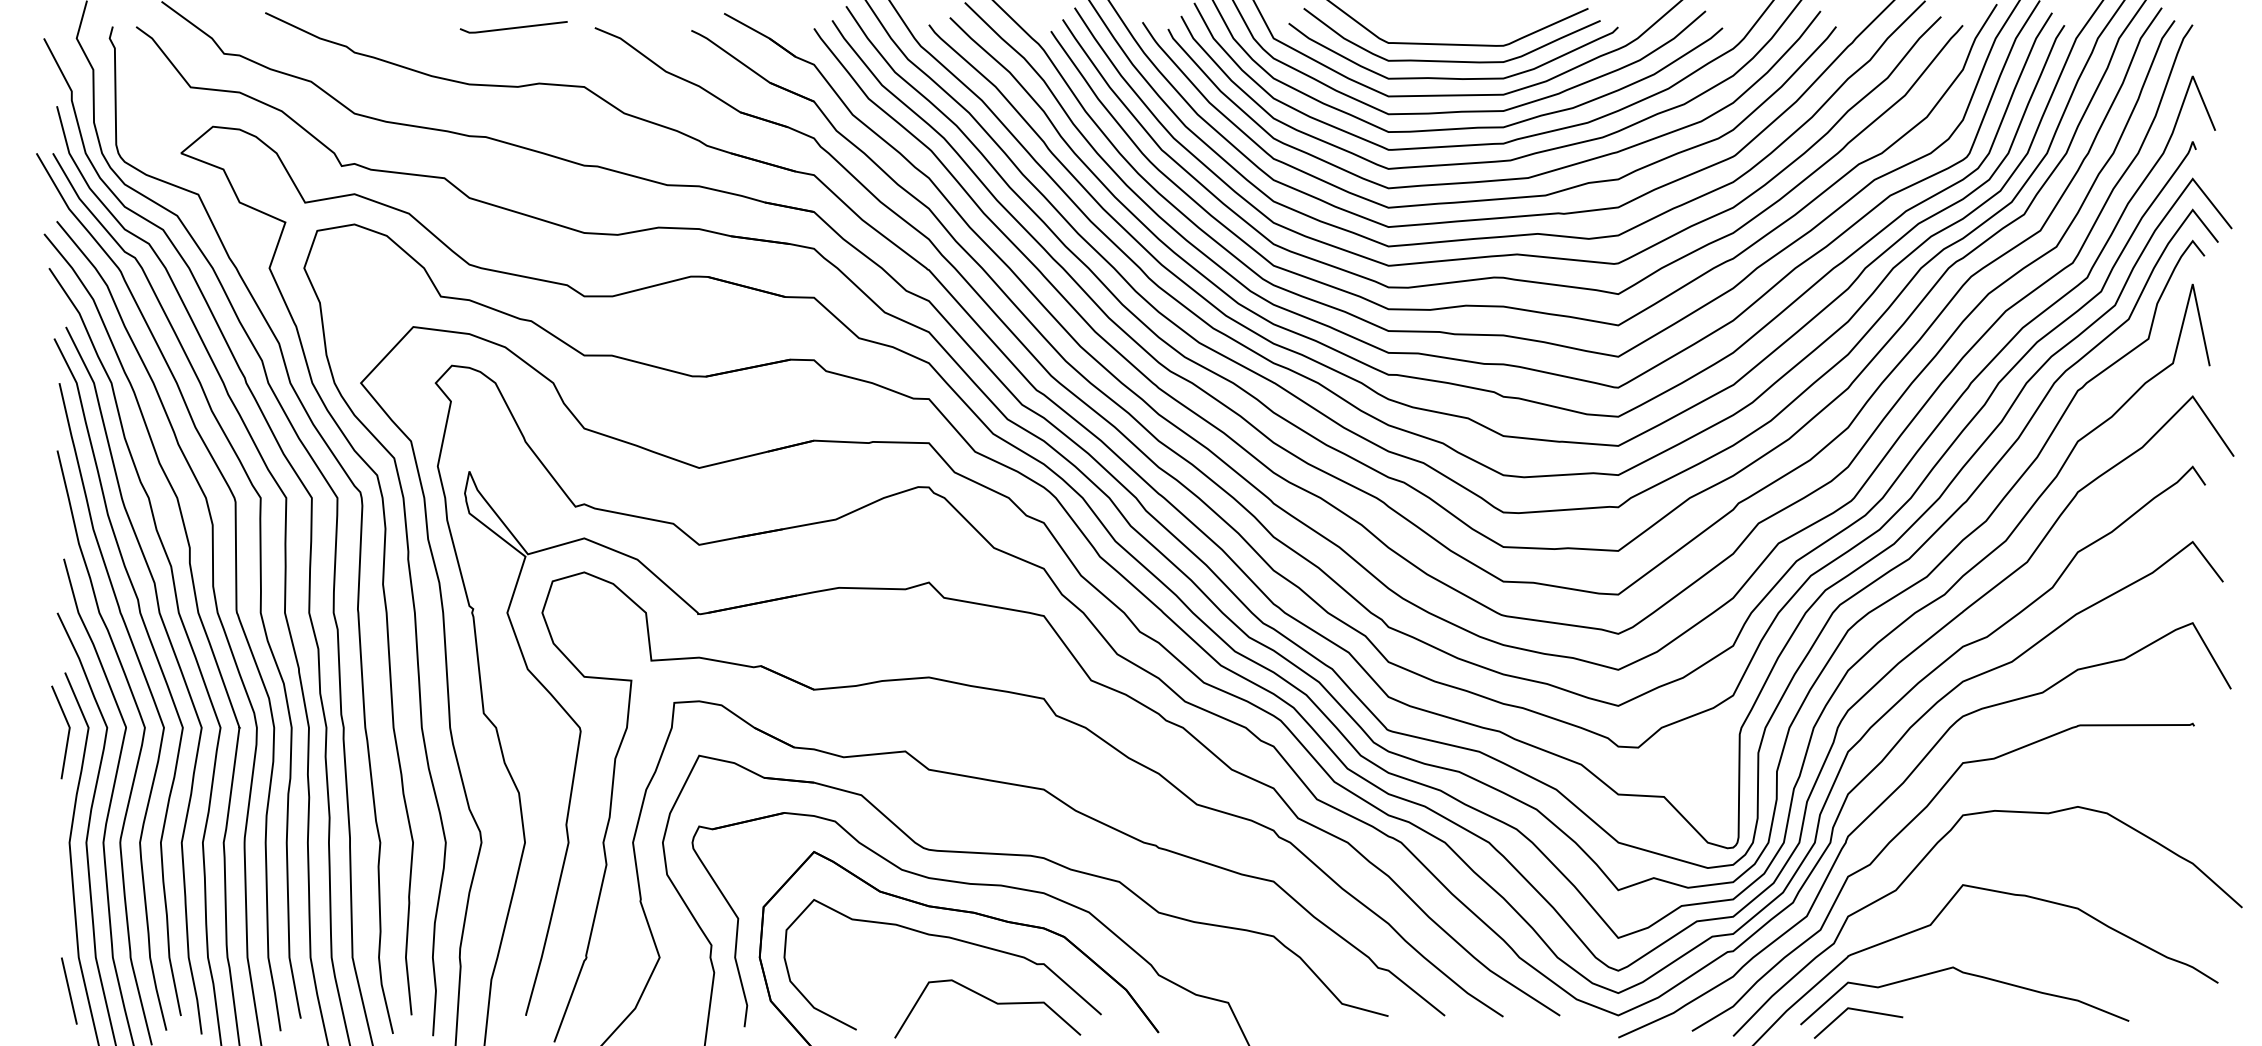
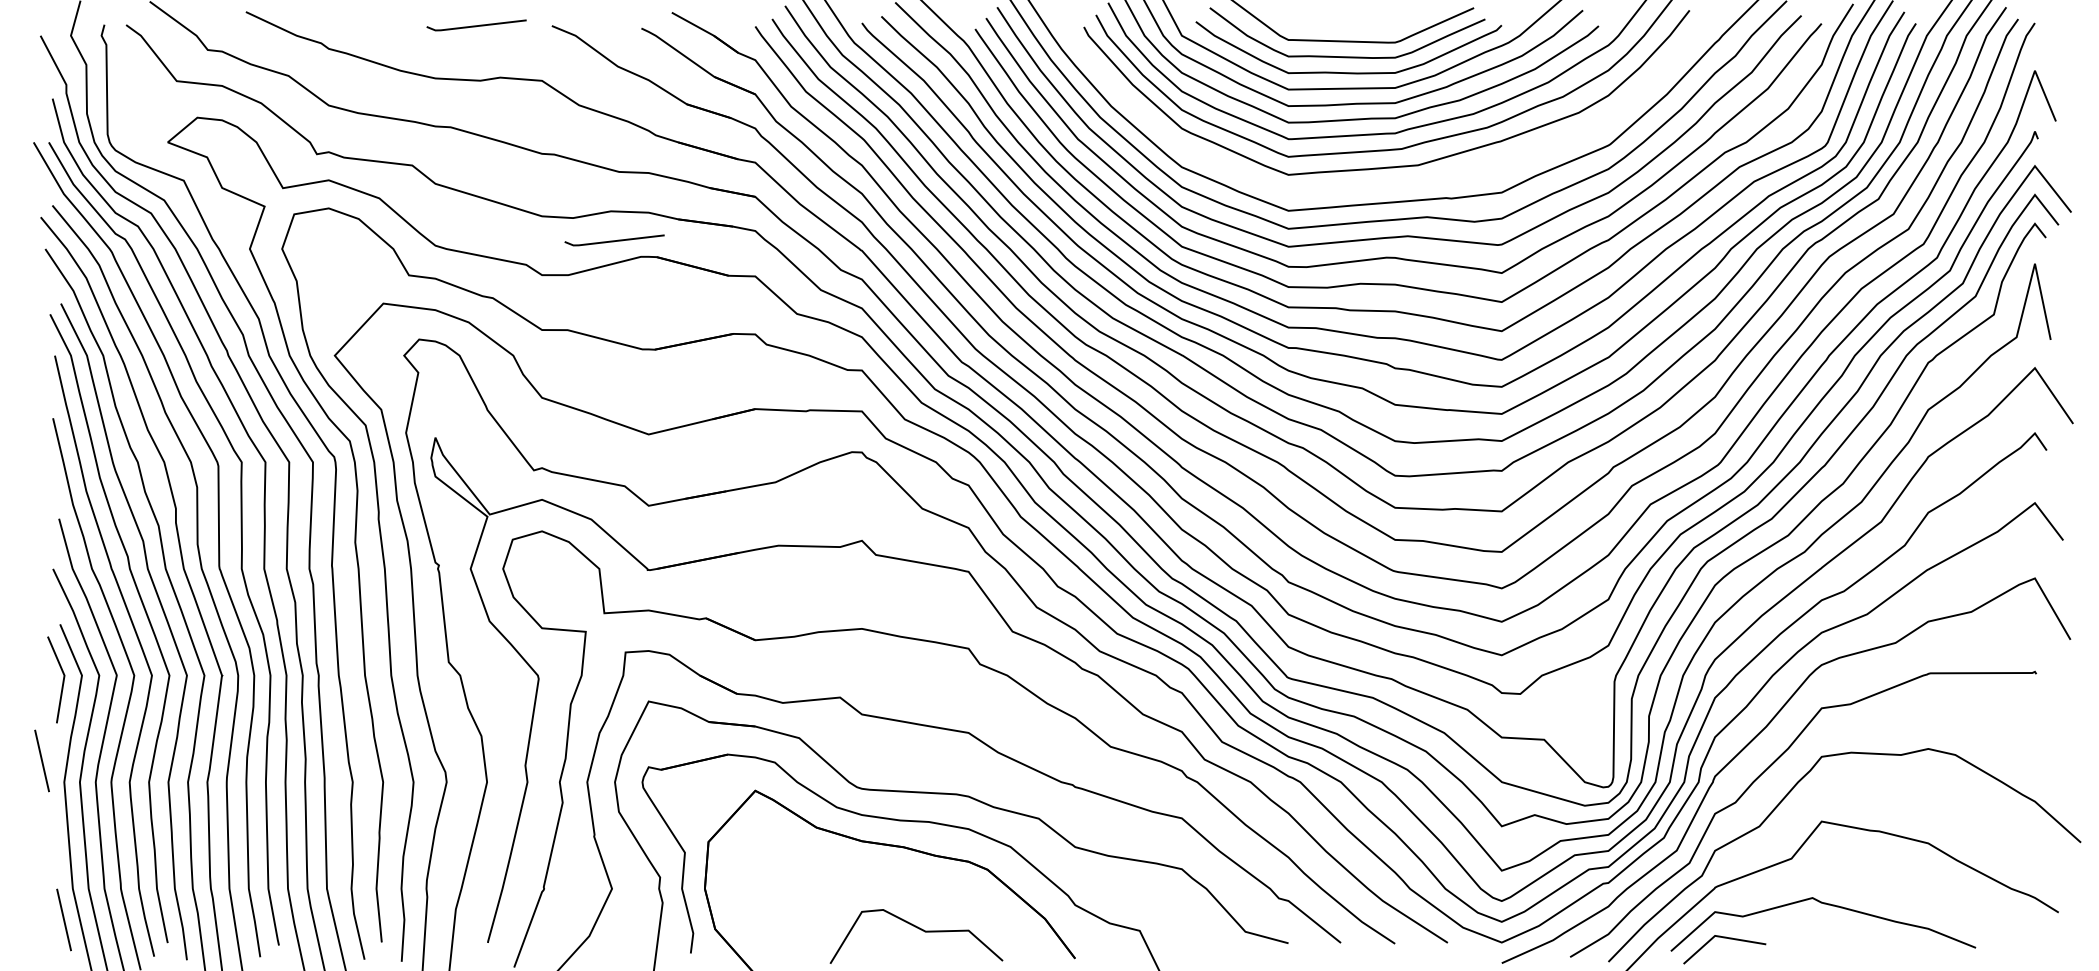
curve: (1500, 197) -> (1392, 183), removed
line: (662, 259) -> (614, 240), added
line: (44, 819) -> (41, 760), added
curve: (942, 937) -> (874, 870), removed

